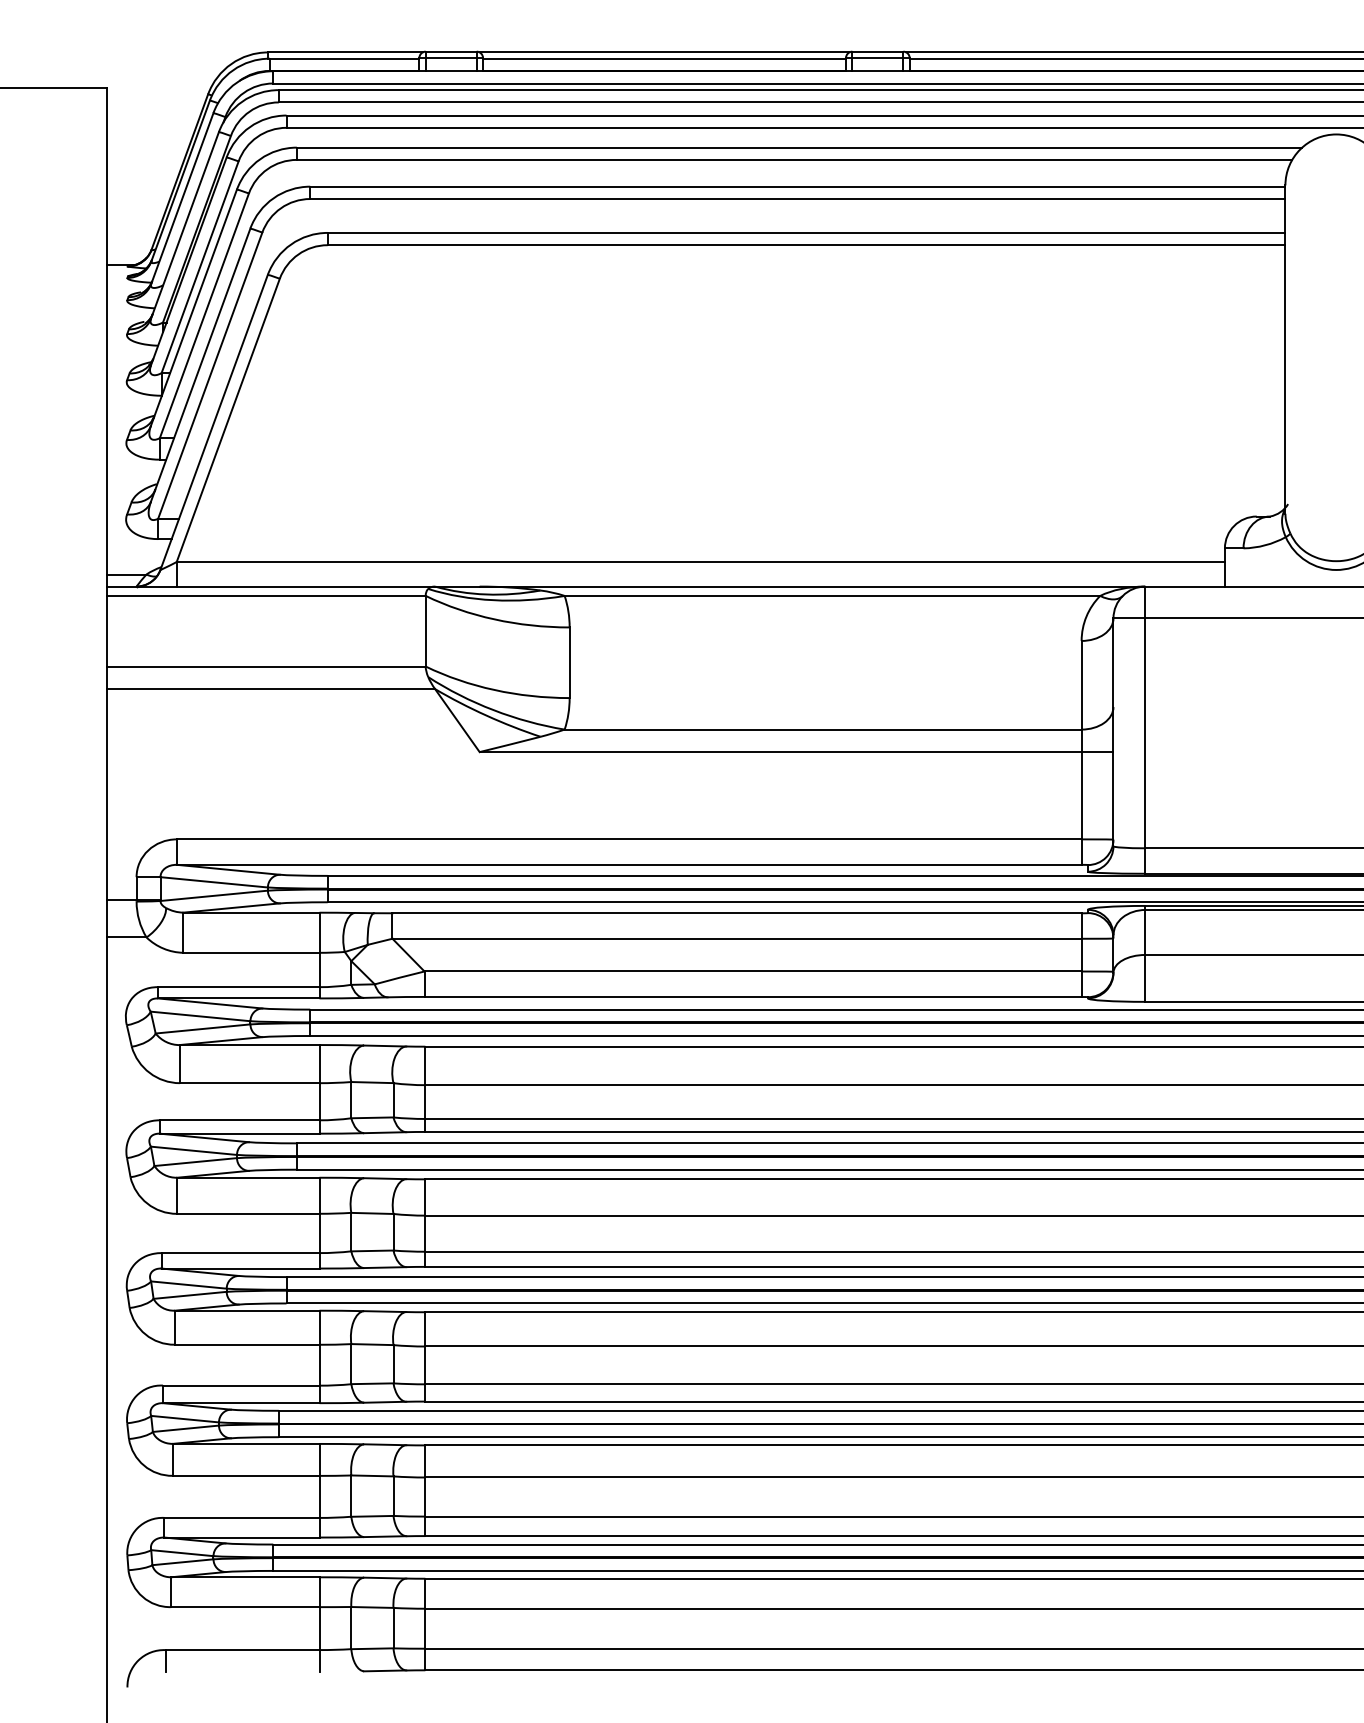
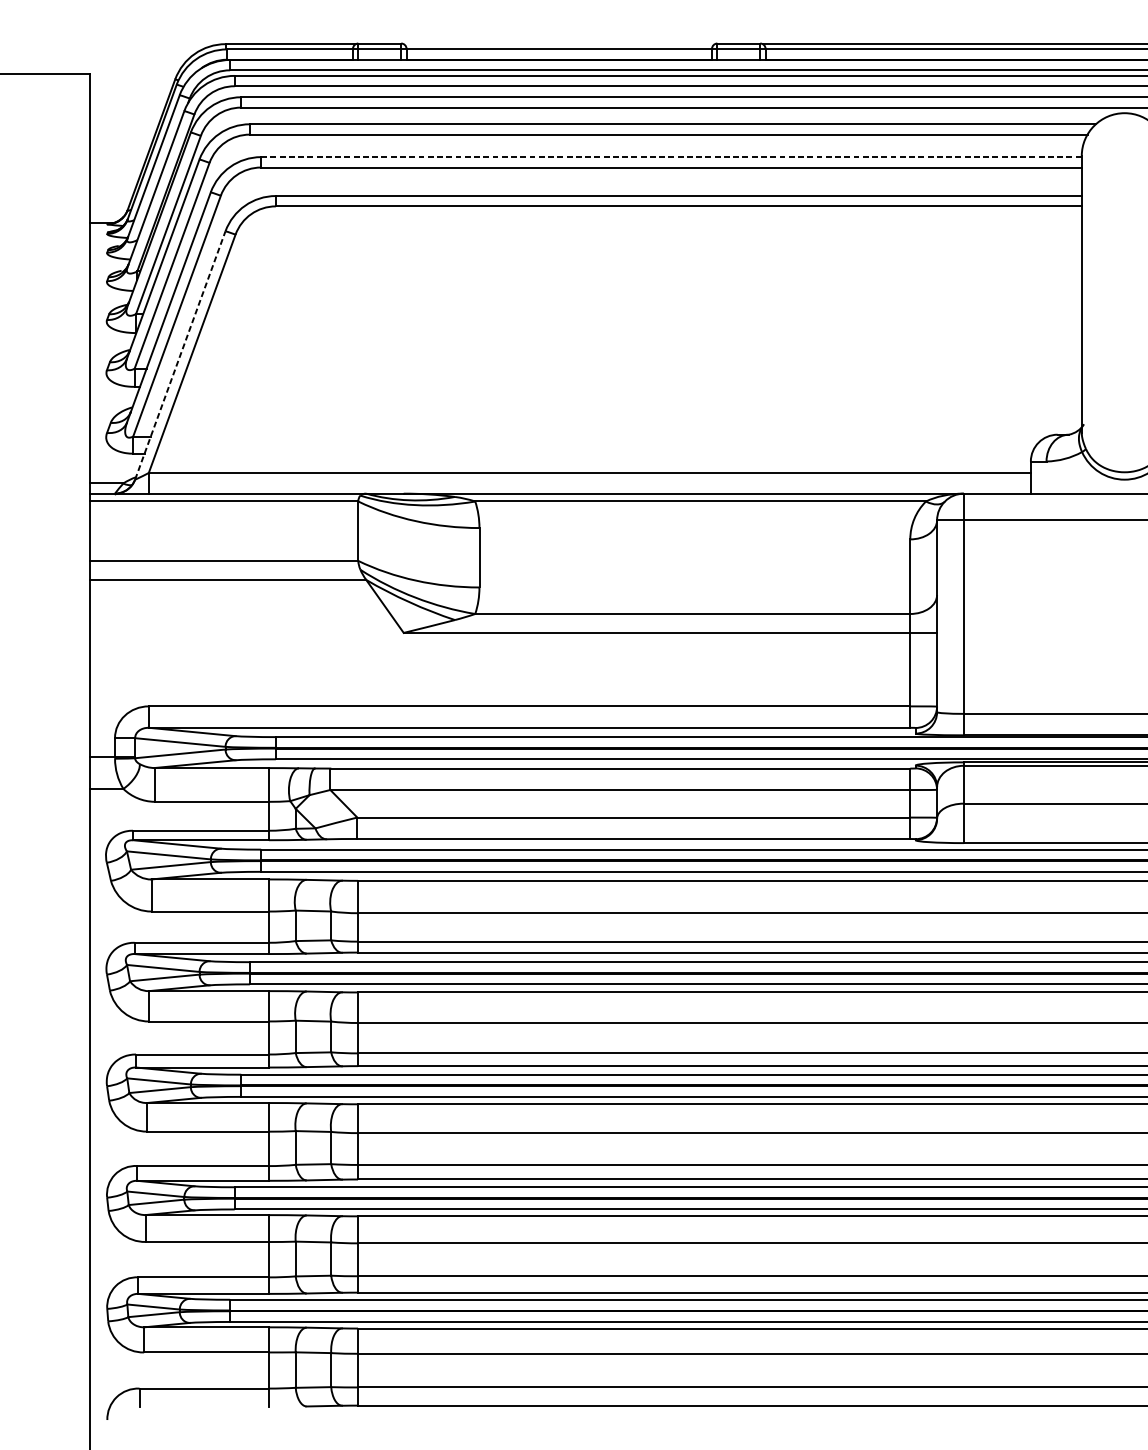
line: (664, 52) -> (559, 44), removed
line: (797, 186) -> (671, 156), solid -> dashed
line: (214, 422) -> (180, 355), solid -> dashed

